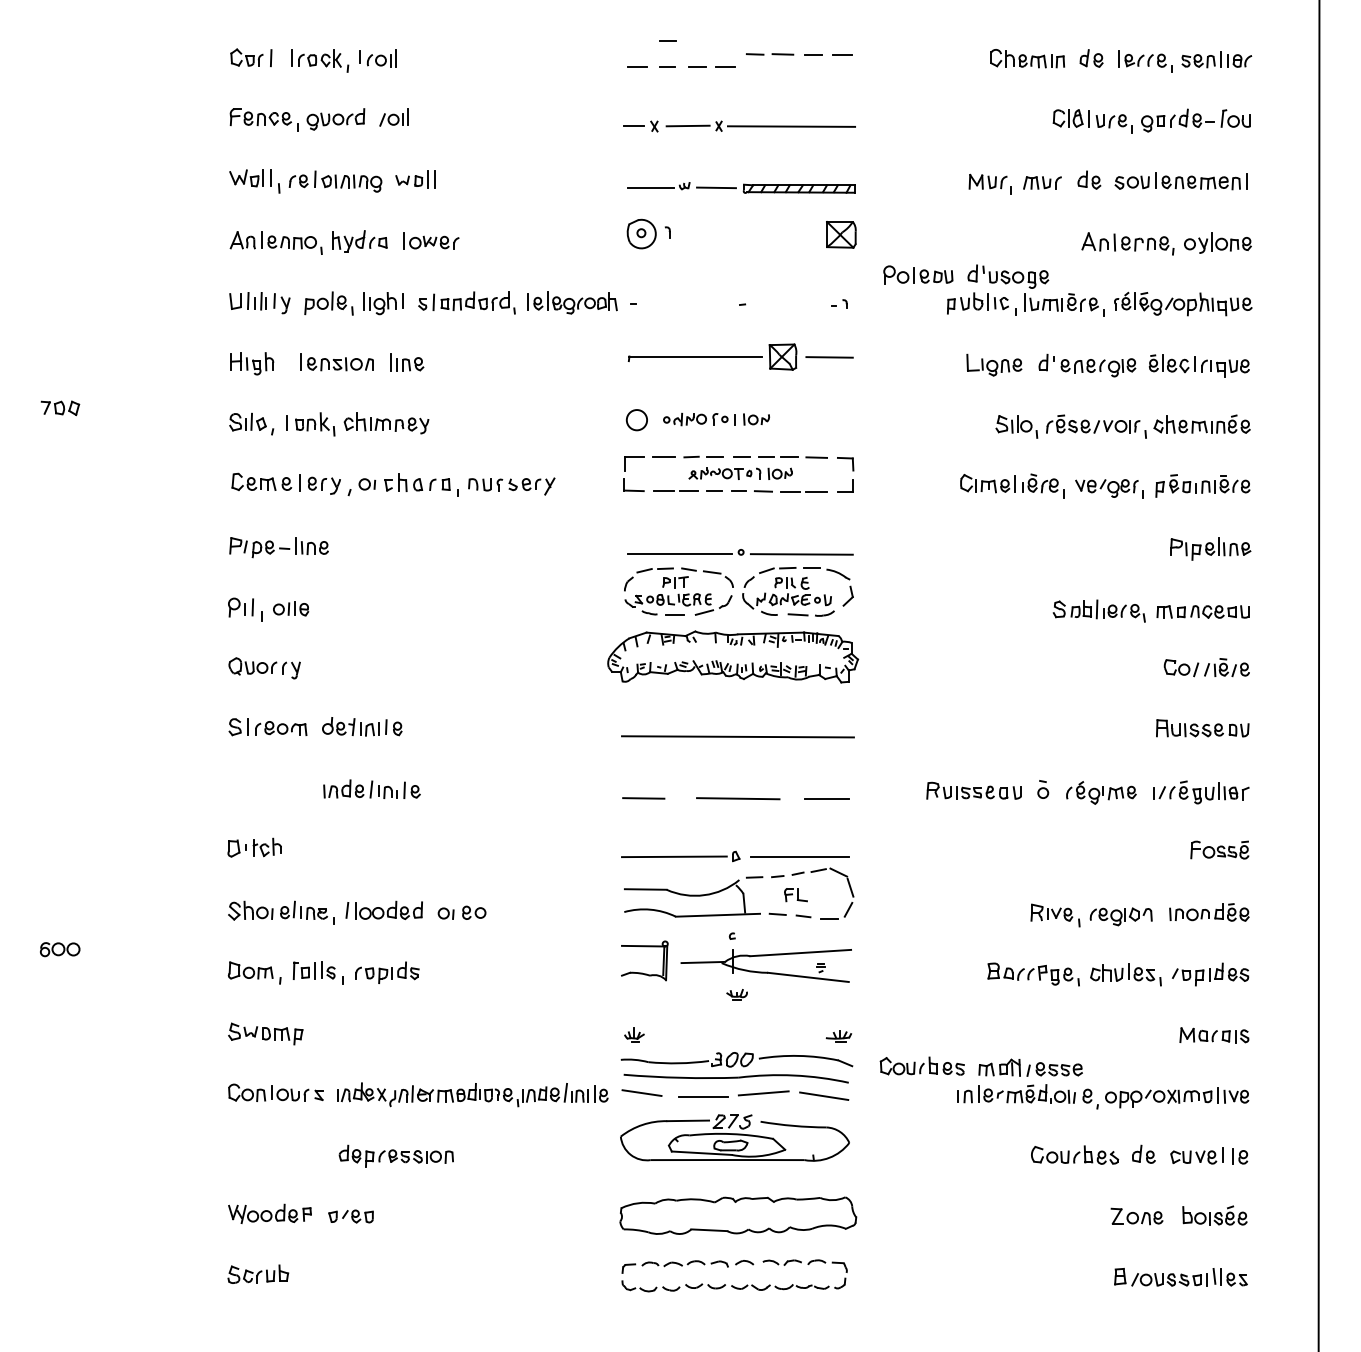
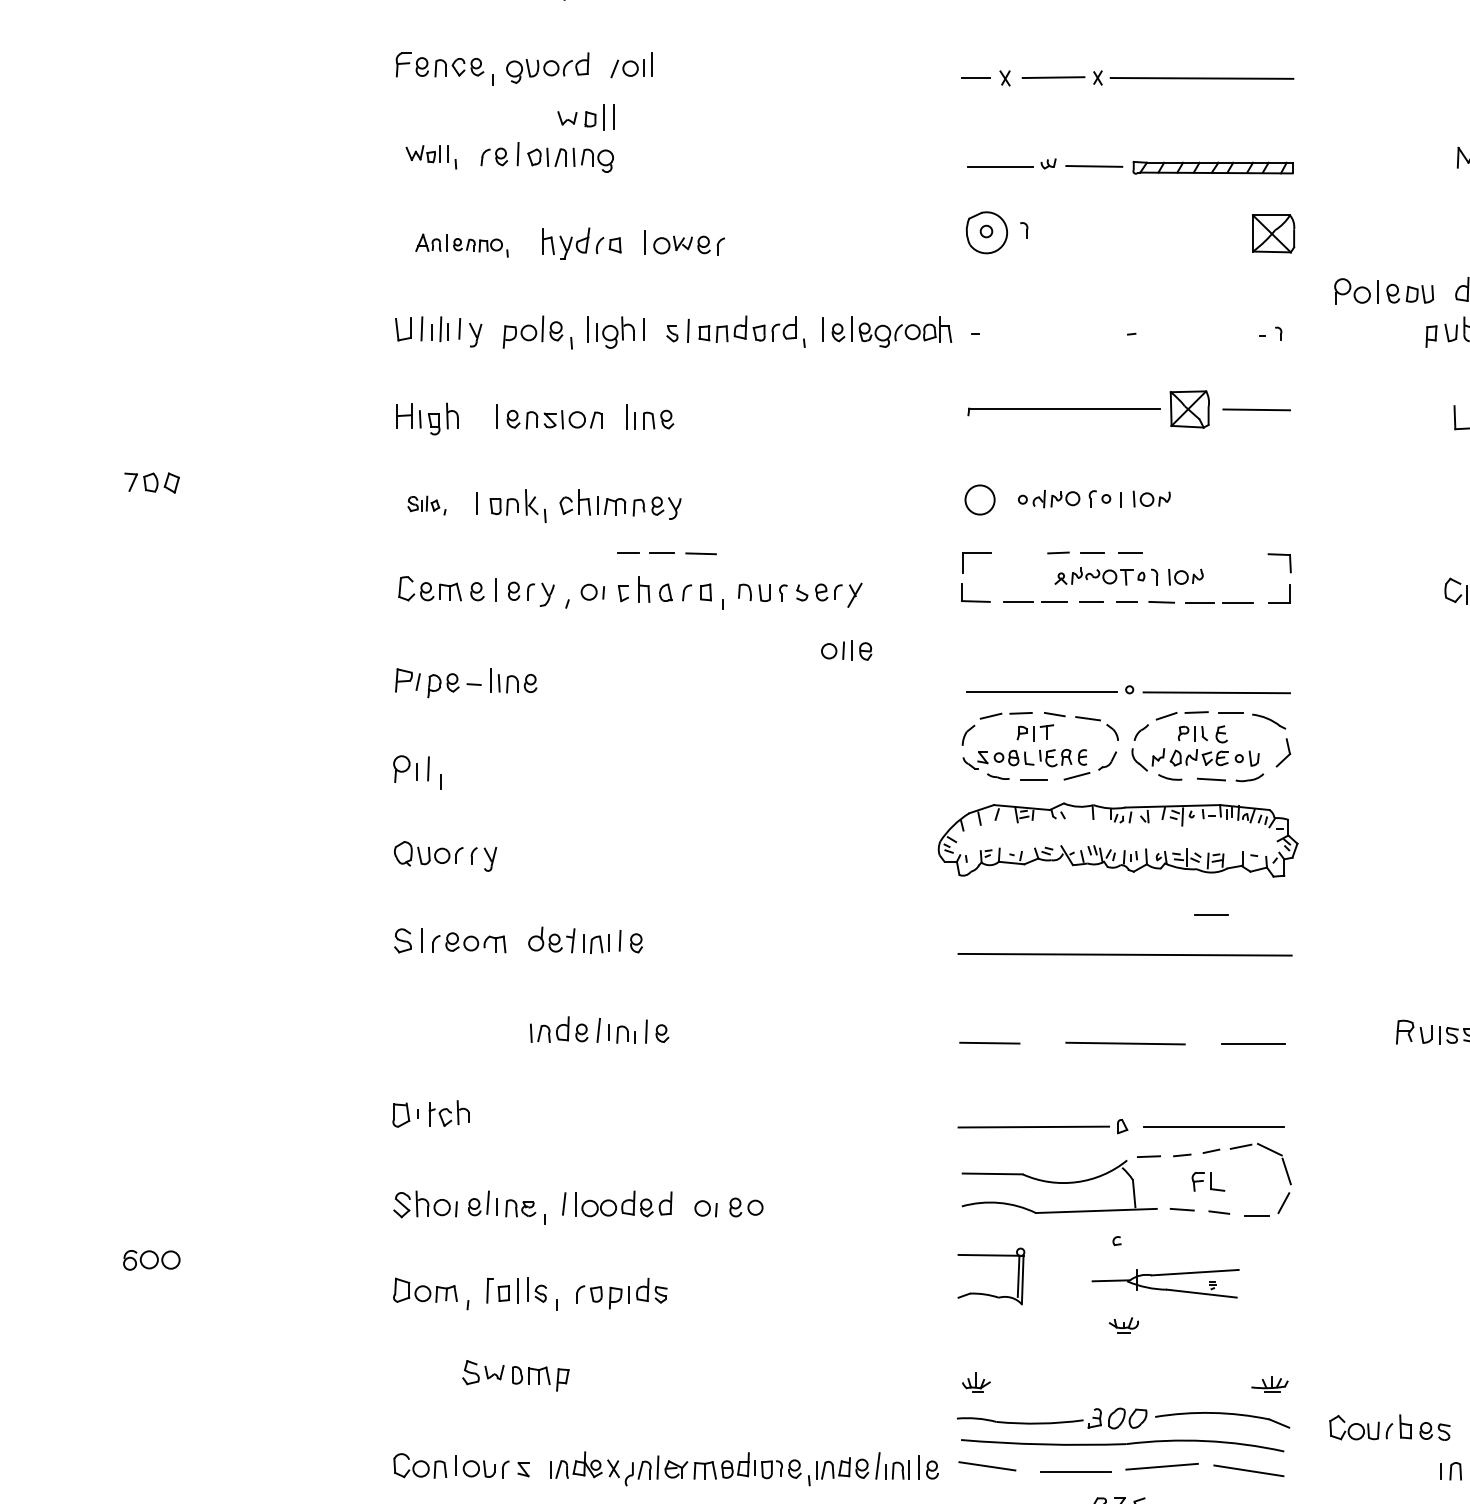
part: (415, 179) -> (585, 117), moved
part: (254, 181) -> (430, 157), size x0.7
part: (275, 242) -> (461, 244), size x0.7
part: (251, 423) -> (426, 504), size x0.6
line: (663, 456) -> (1210, 914), moved
line: (792, 457) -> (666, 553), moved
part: (291, 608) -> (847, 649), moved
part: (765, 965) -> (1164, 1283), size x0.6
part: (265, 1033) -> (515, 1375), moved

